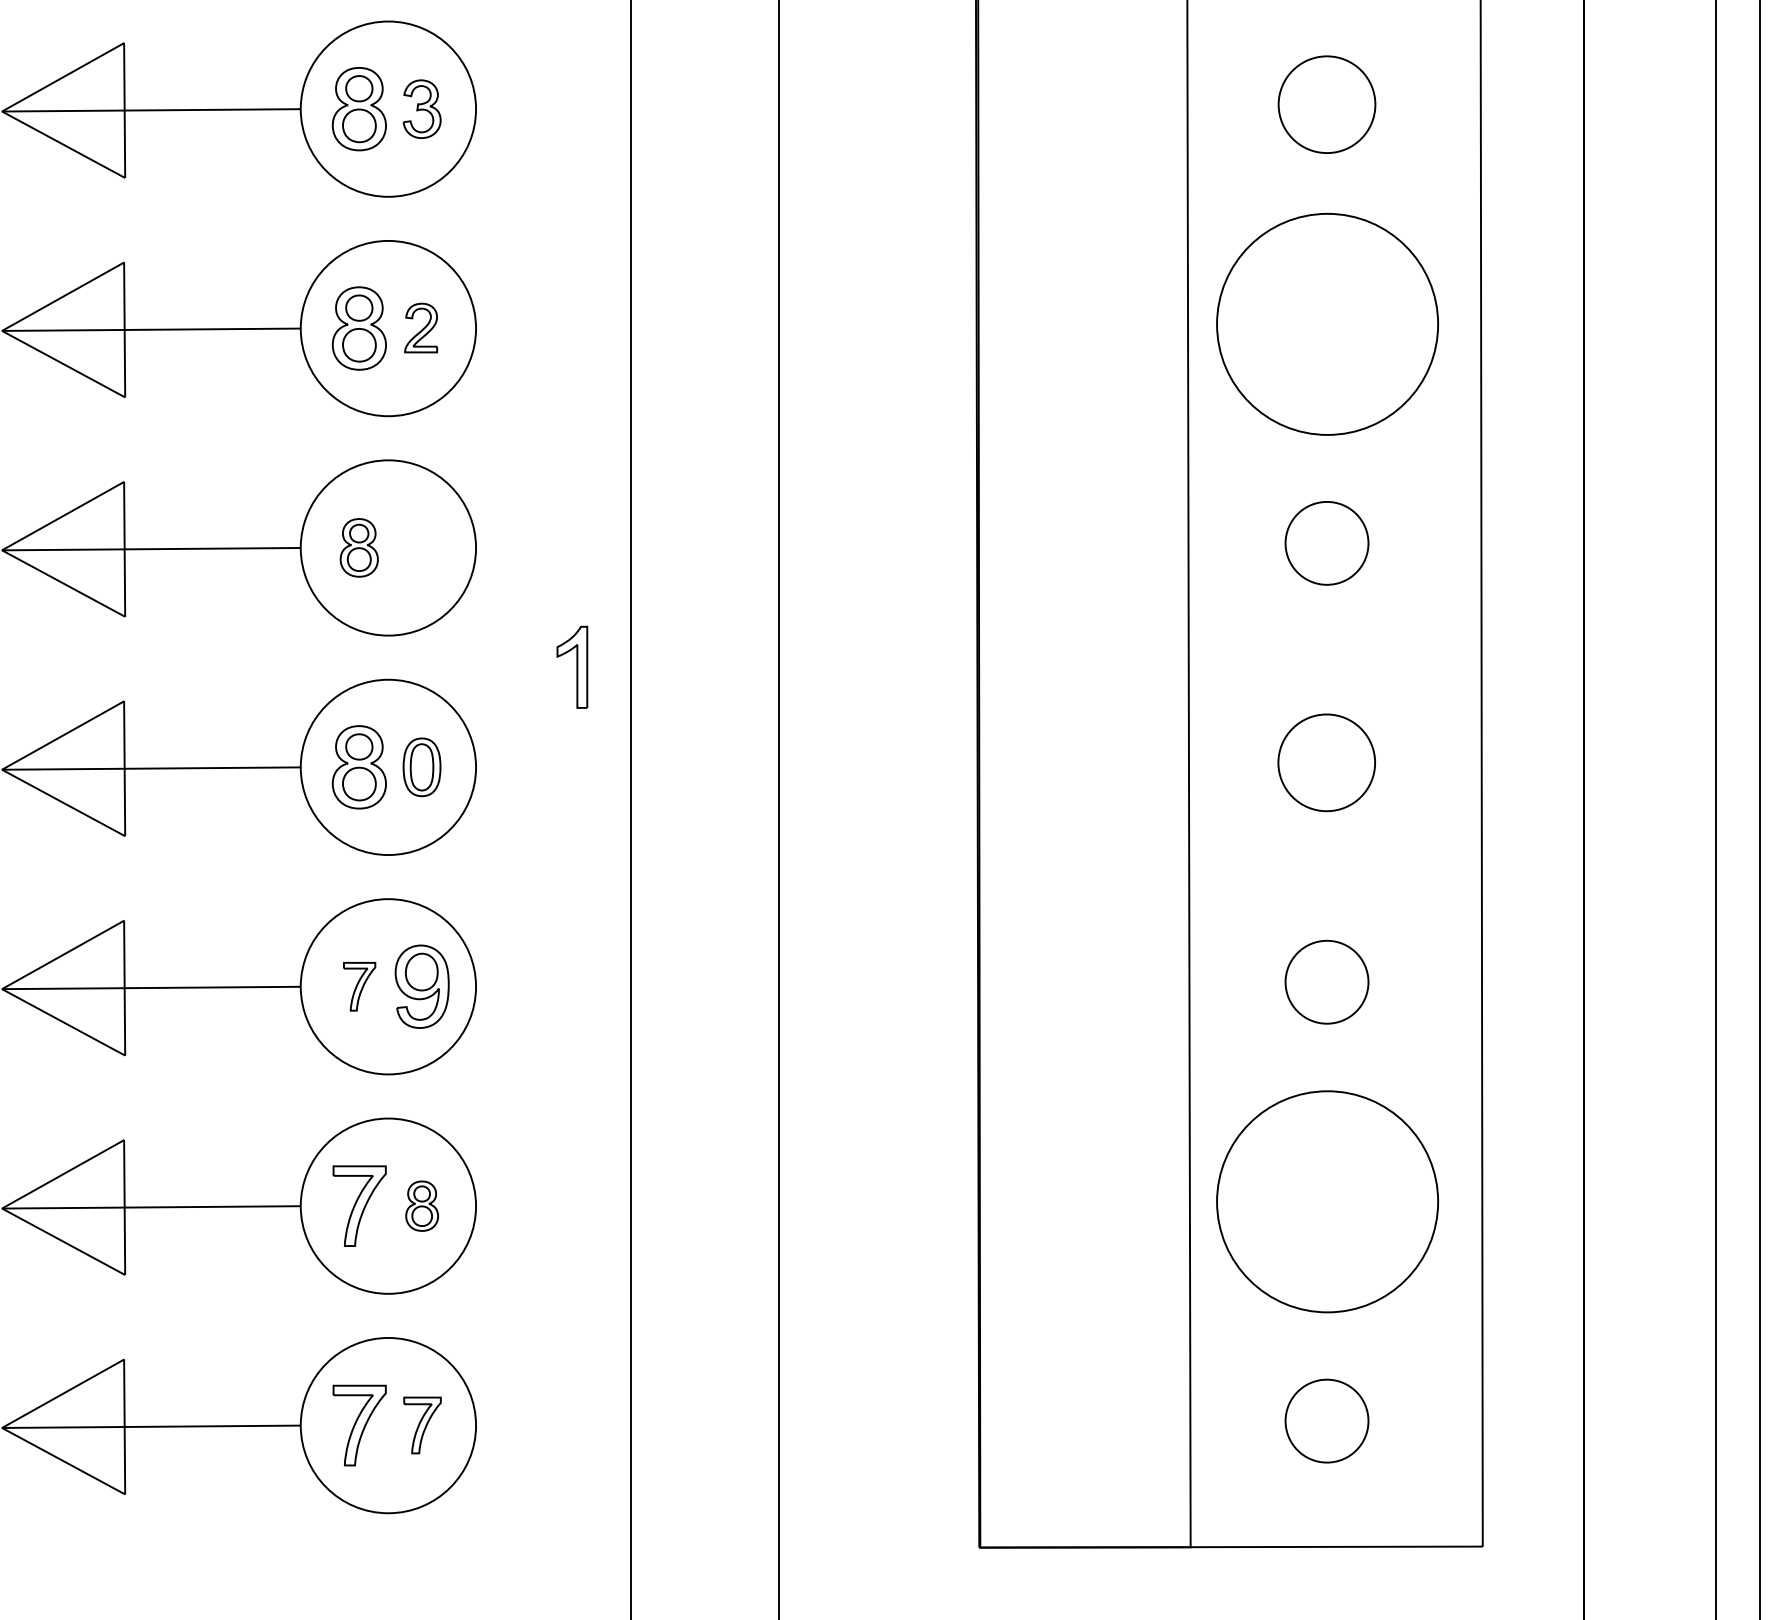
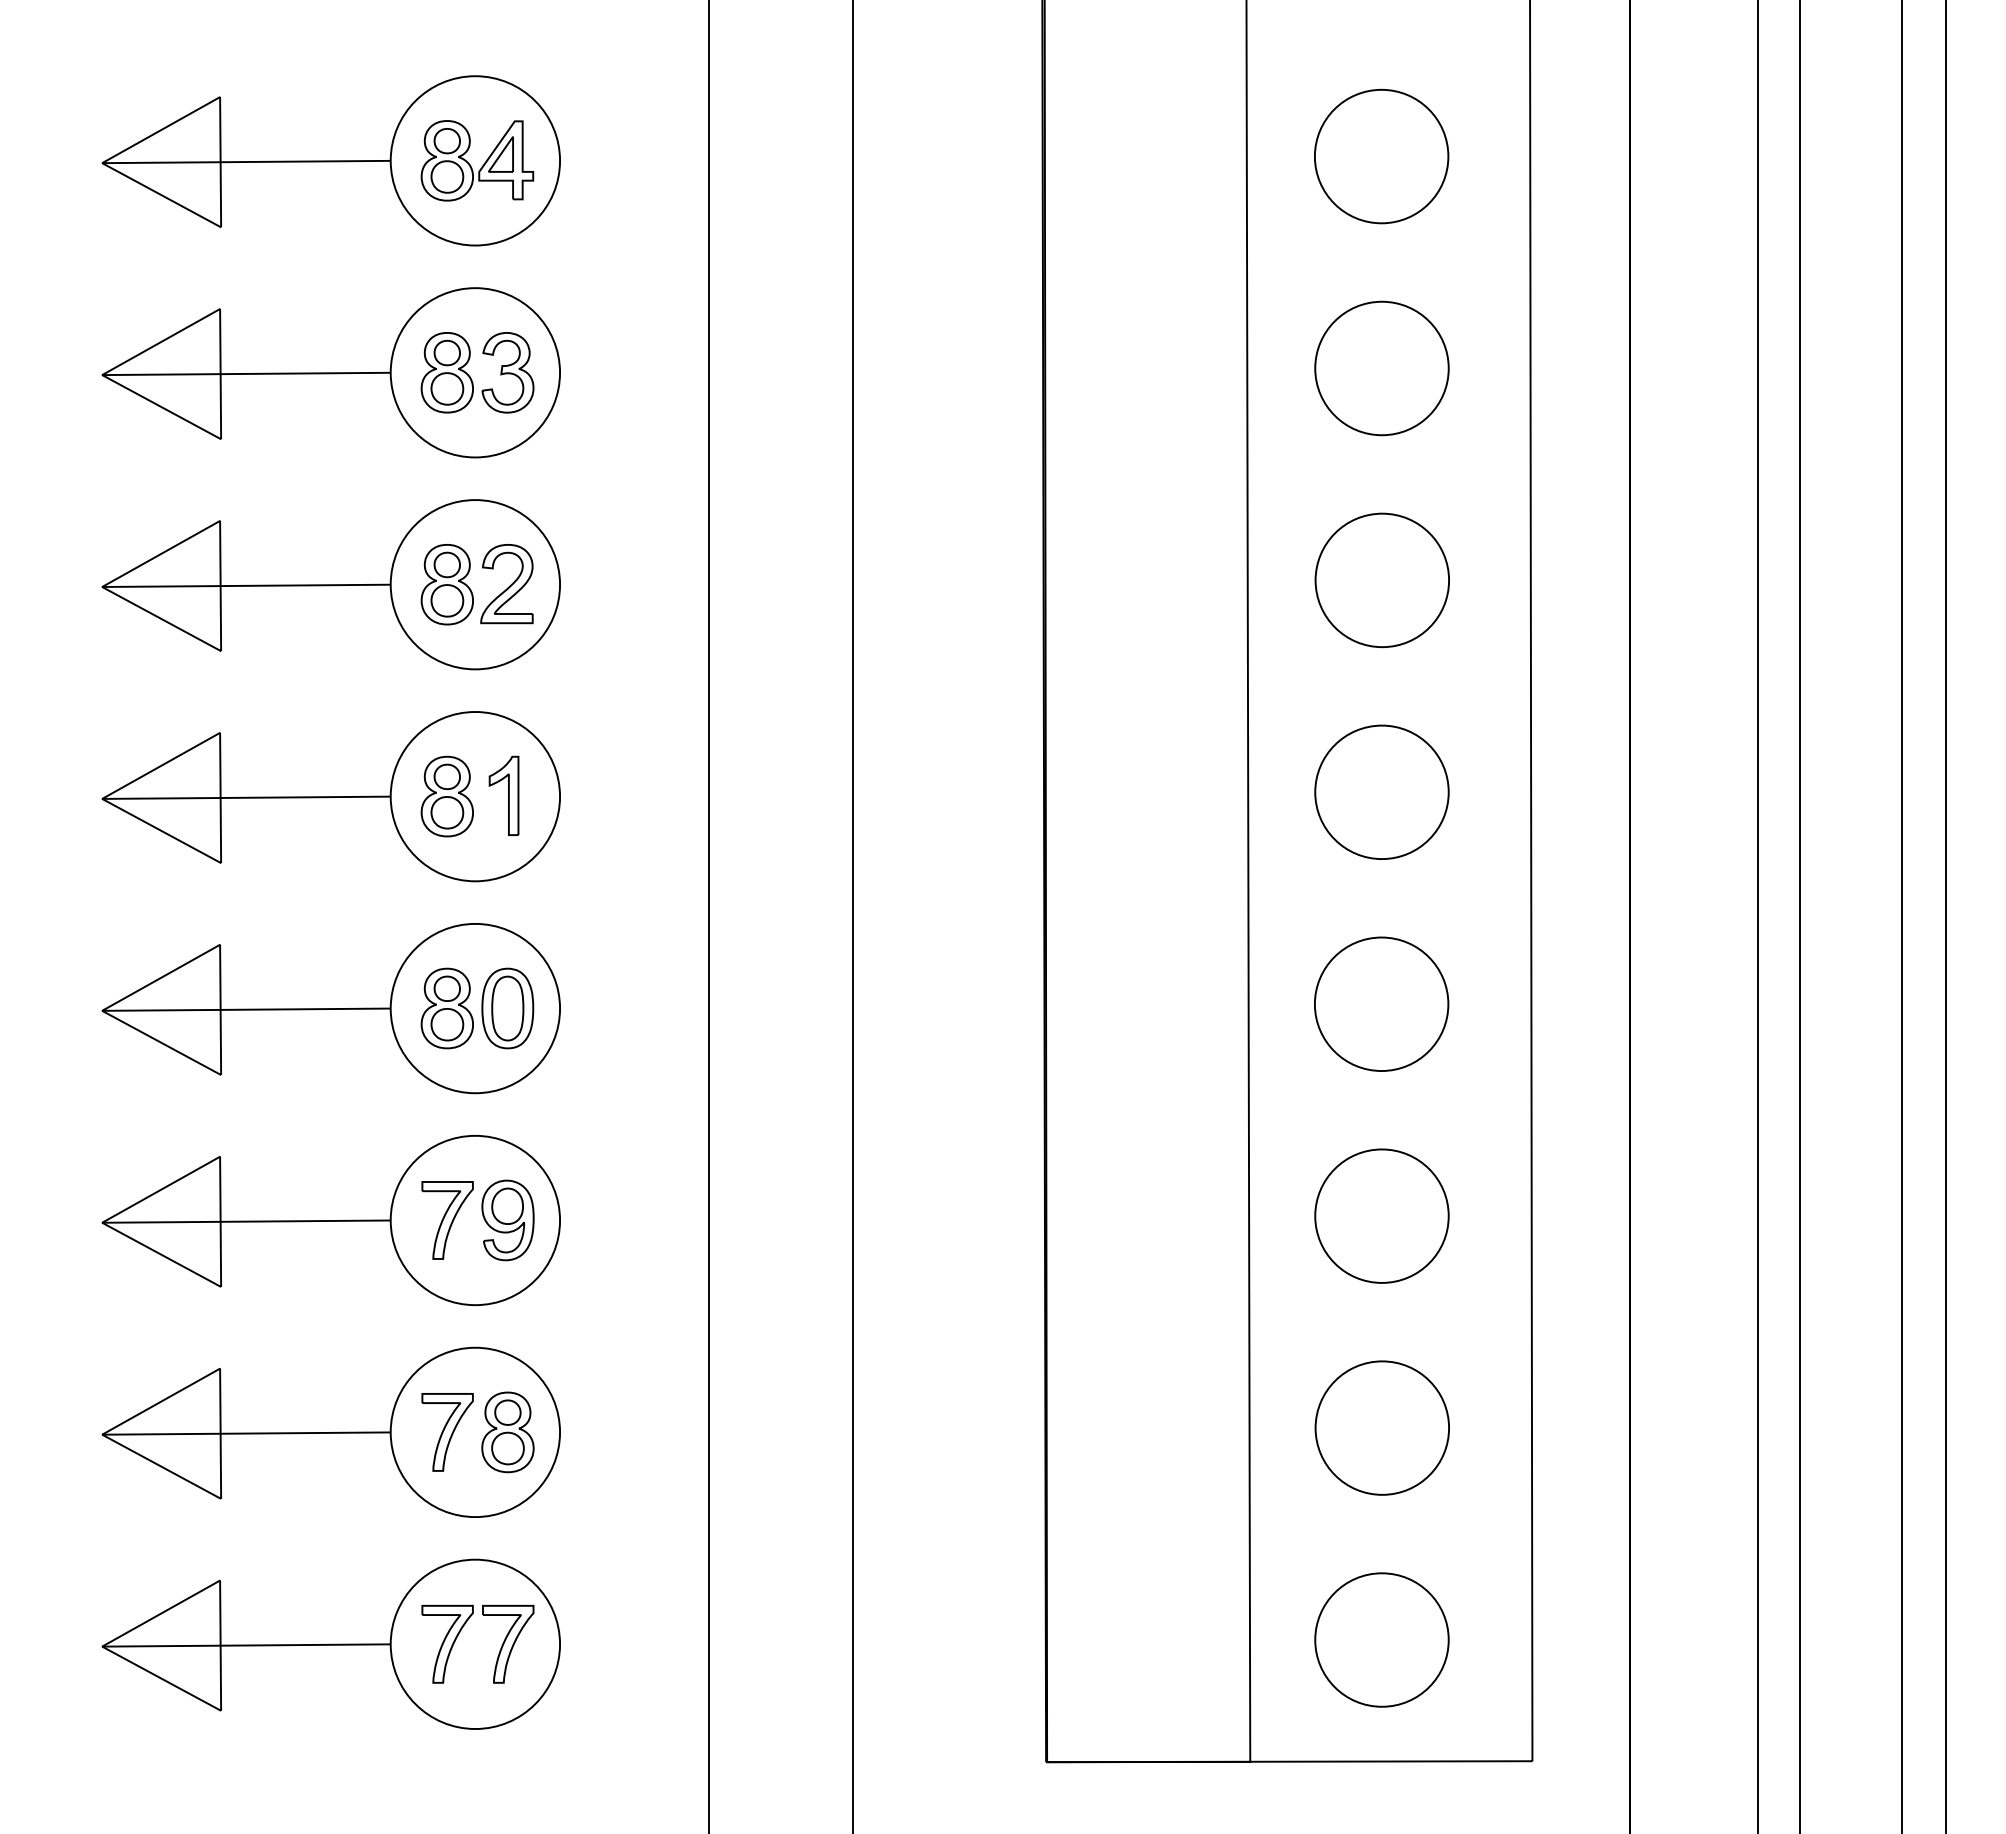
part: (1326, 104) -> (1381, 368), size x1.43
part: (421, 108) -> (507, 372), size x1.43
part: (1326, 323) -> (1381, 579), size x0.62
part: (420, 328) -> (506, 584), size x1.67
part: (1326, 542) -> (1381, 791), size x1.67
part: (358, 547) -> (446, 796), size x1.43
part: (571, 666) -> (503, 795), moved
part: (1326, 762) -> (1381, 1003), size x1.43
part: (421, 767) -> (507, 1008), size x1.43
part: (1326, 981) -> (1381, 1215), size x1.67
part: (359, 986) -> (447, 1220), size x1.67
part: (1326, 1201) -> (1381, 1427), size x0.62
part: (421, 1206) -> (507, 1432), size x1.67
part: (1326, 1420) -> (1381, 1639), size x1.67
part: (422, 1424) -> (508, 1643), size x1.43

